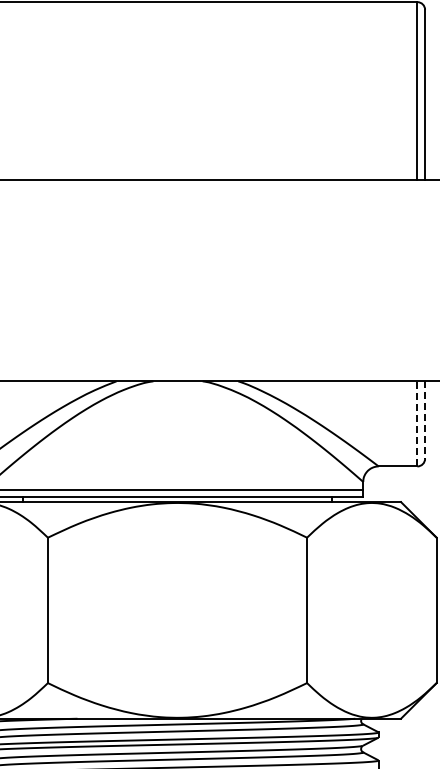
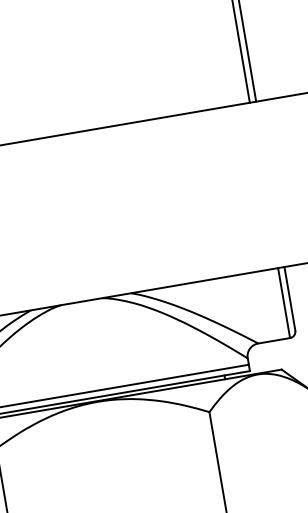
line: (425, 420) -> (290, 299), dashed -> solid
line: (417, 423) -> (284, 302), dashed -> solid

